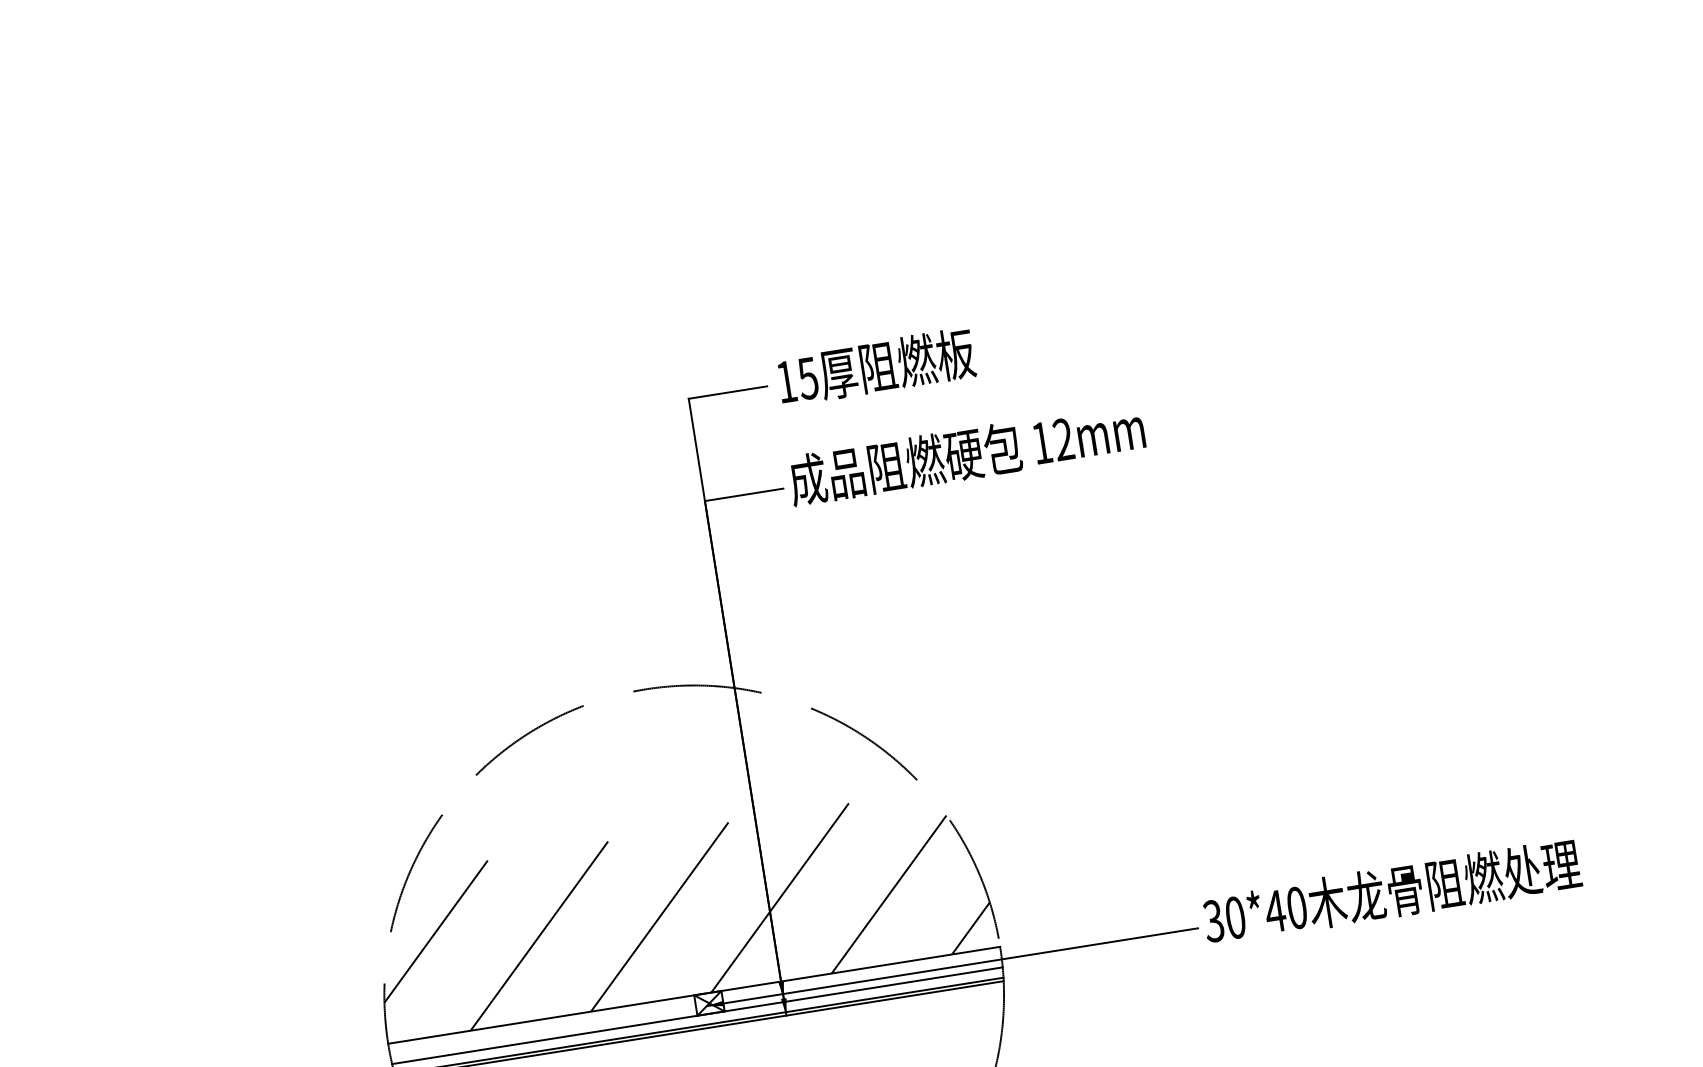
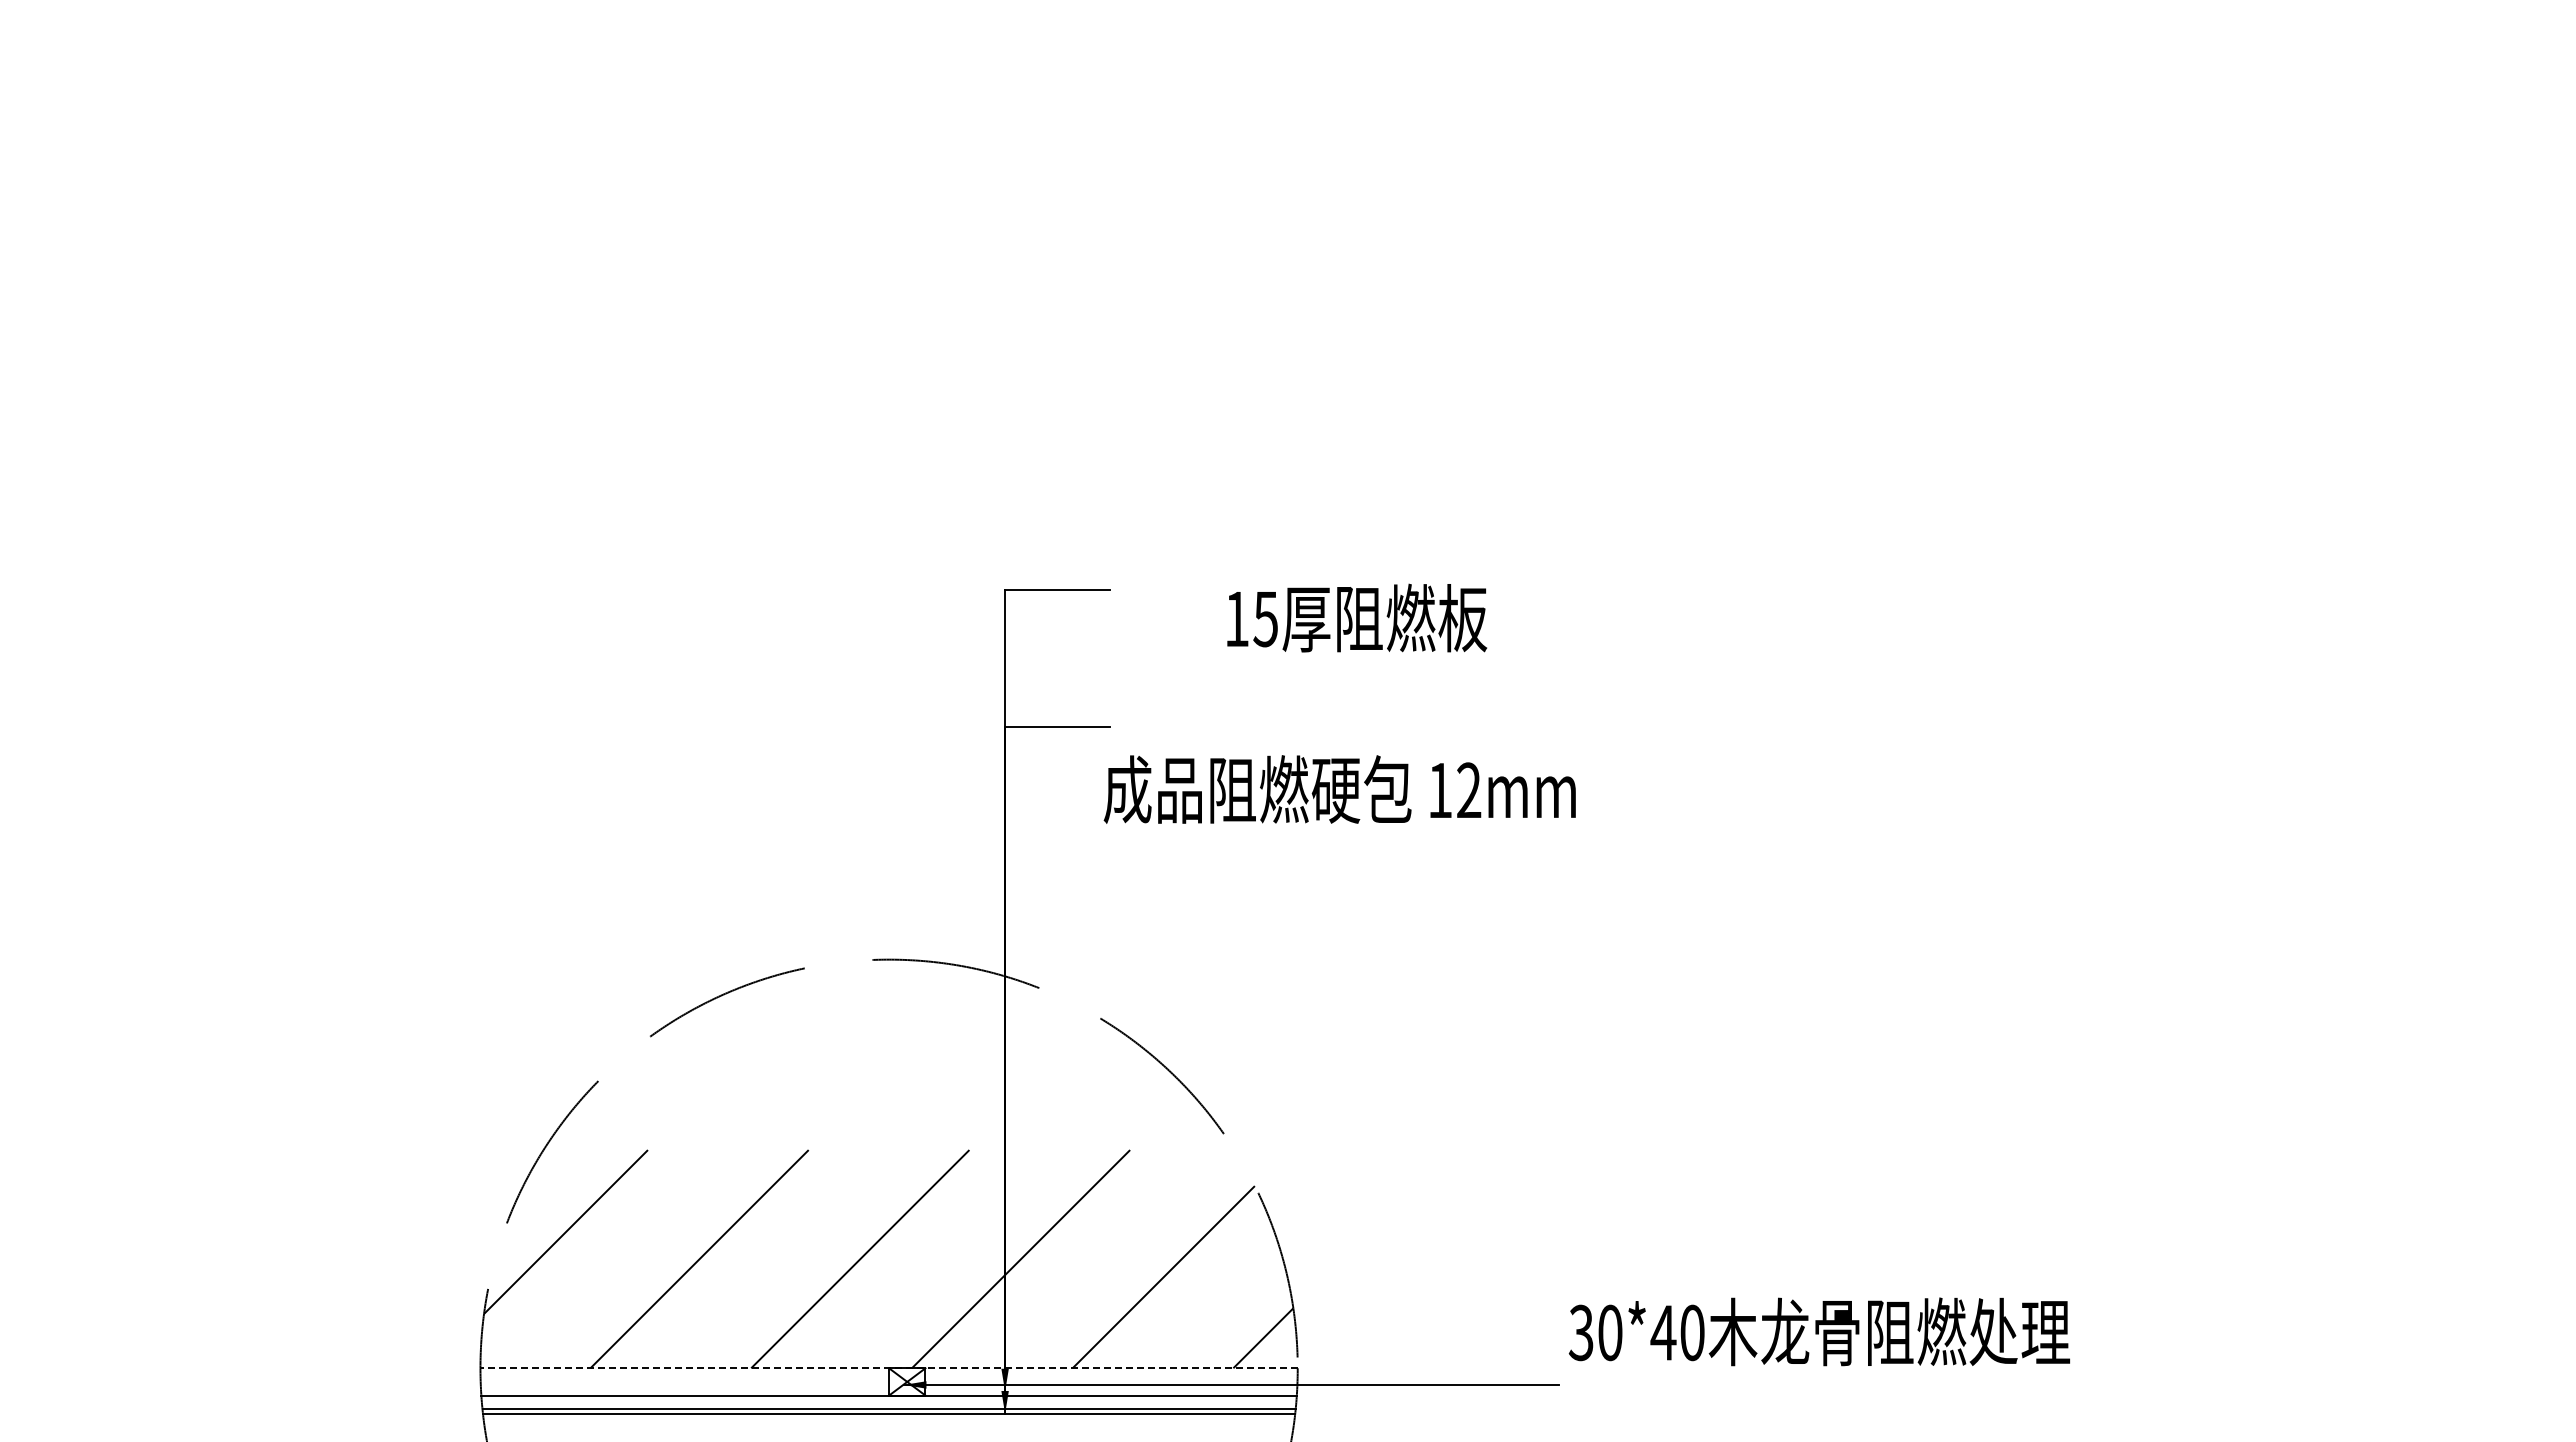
text: (876, 366) -> (1357, 617), moved
text: (966, 454) -> (1339, 789), moved
text: (1391, 892) -> (1818, 1331), moved
line: (694, 995) -> (889, 1368), solid -> dashed

